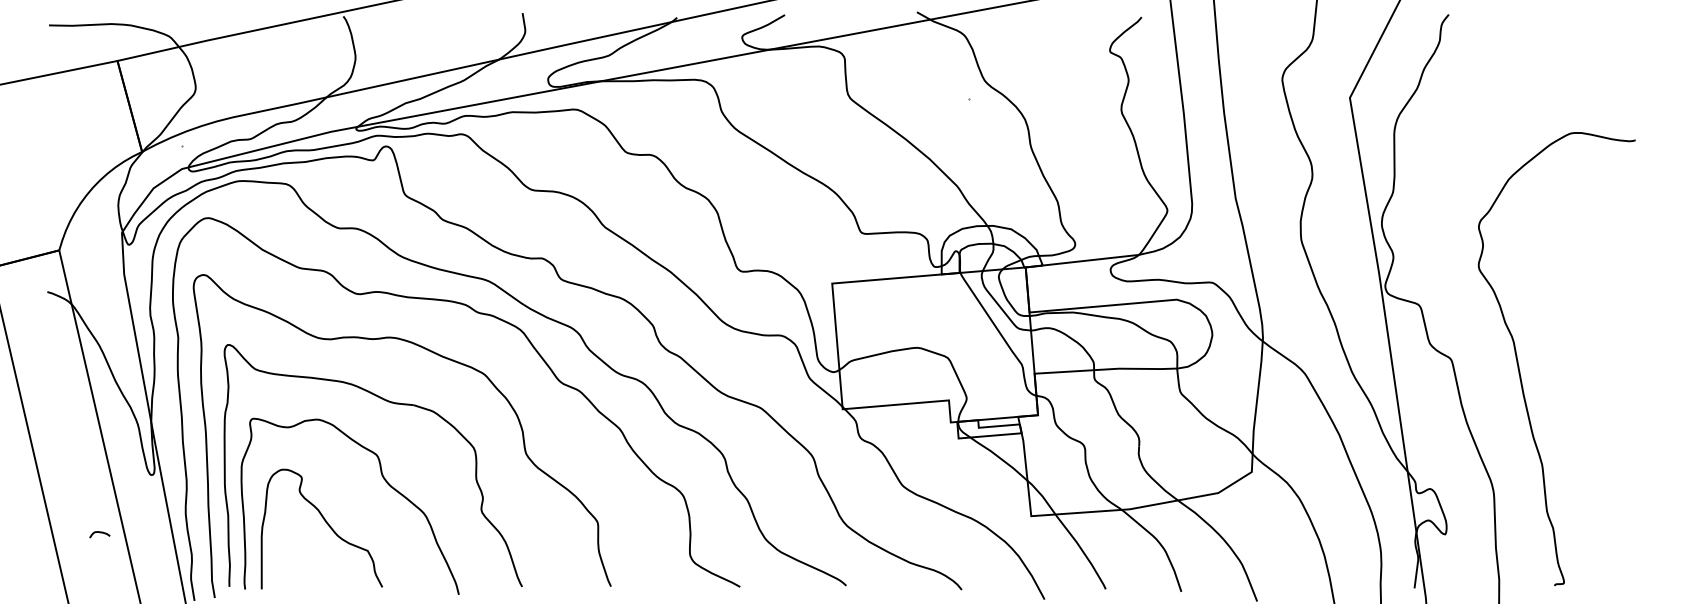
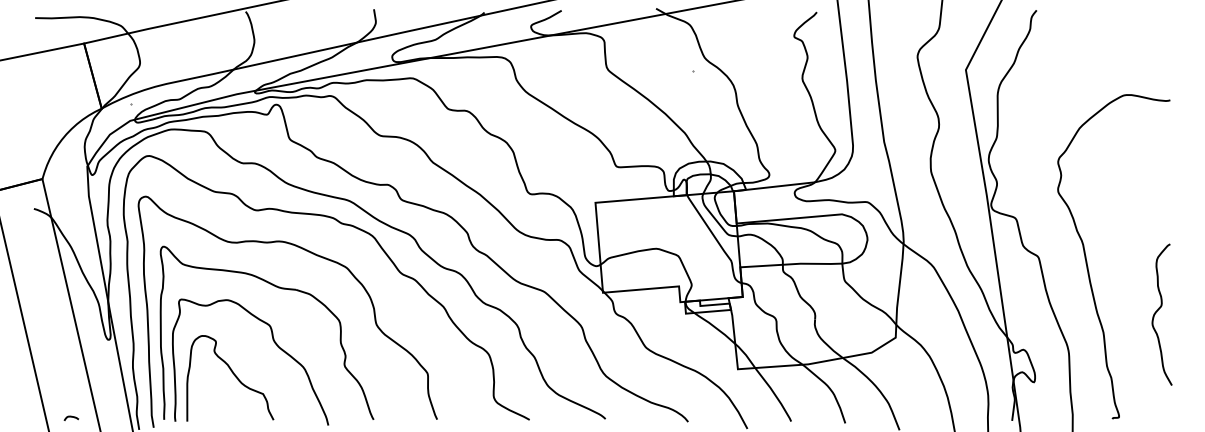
curve: (1619, 434) -> (1158, 310), added
curve: (99, 533) -> (71, 417), moved

